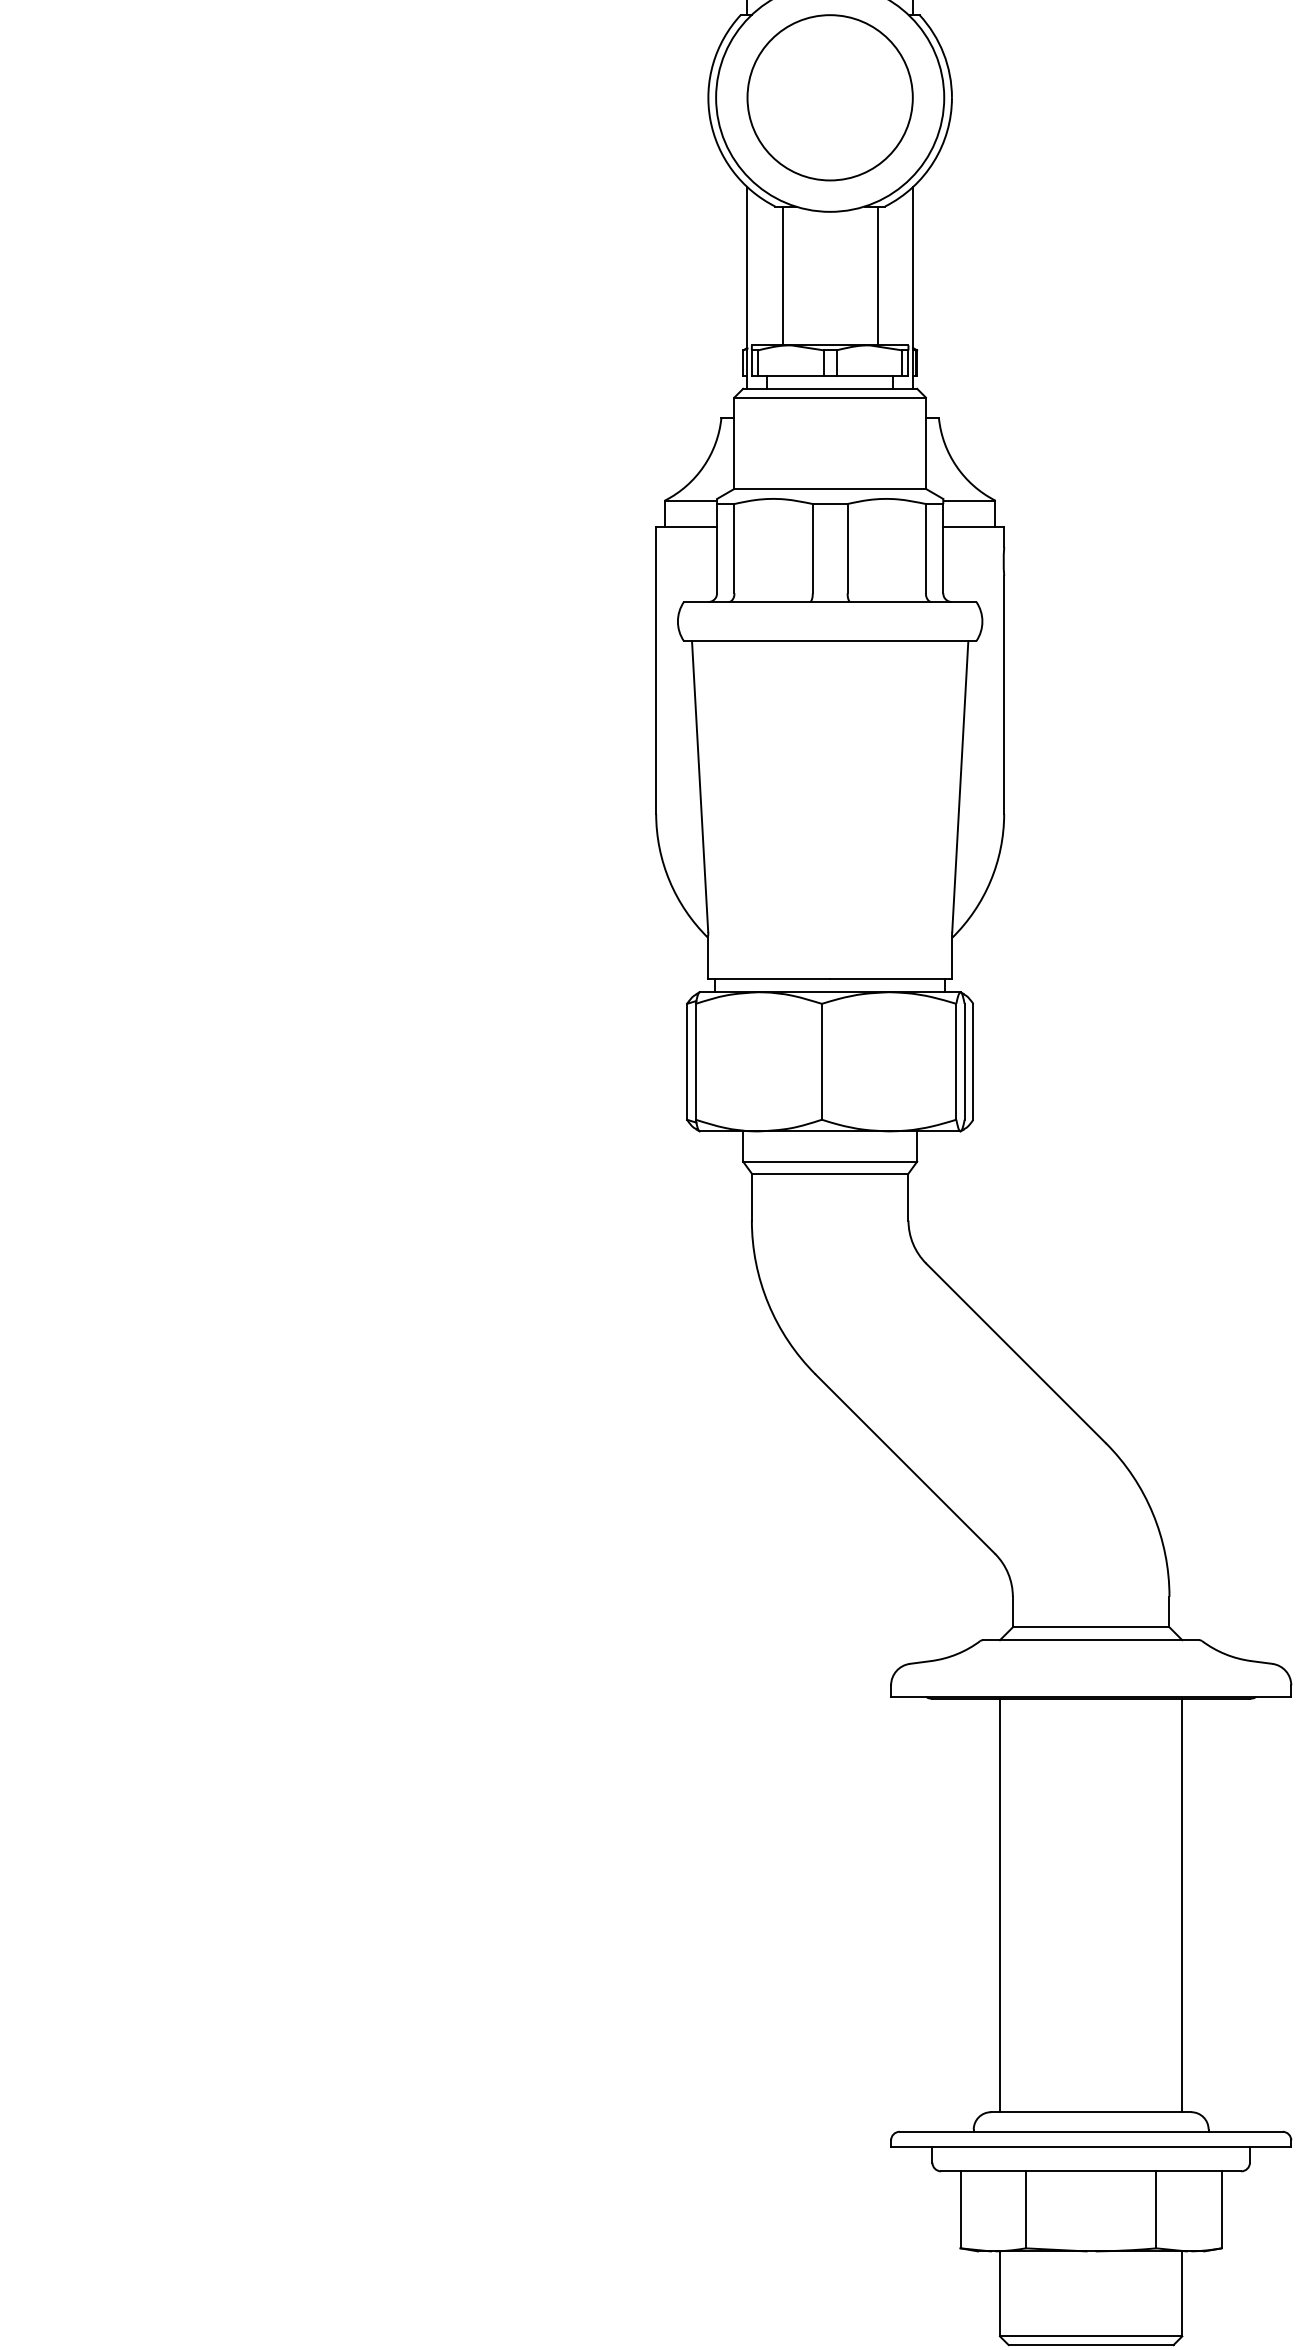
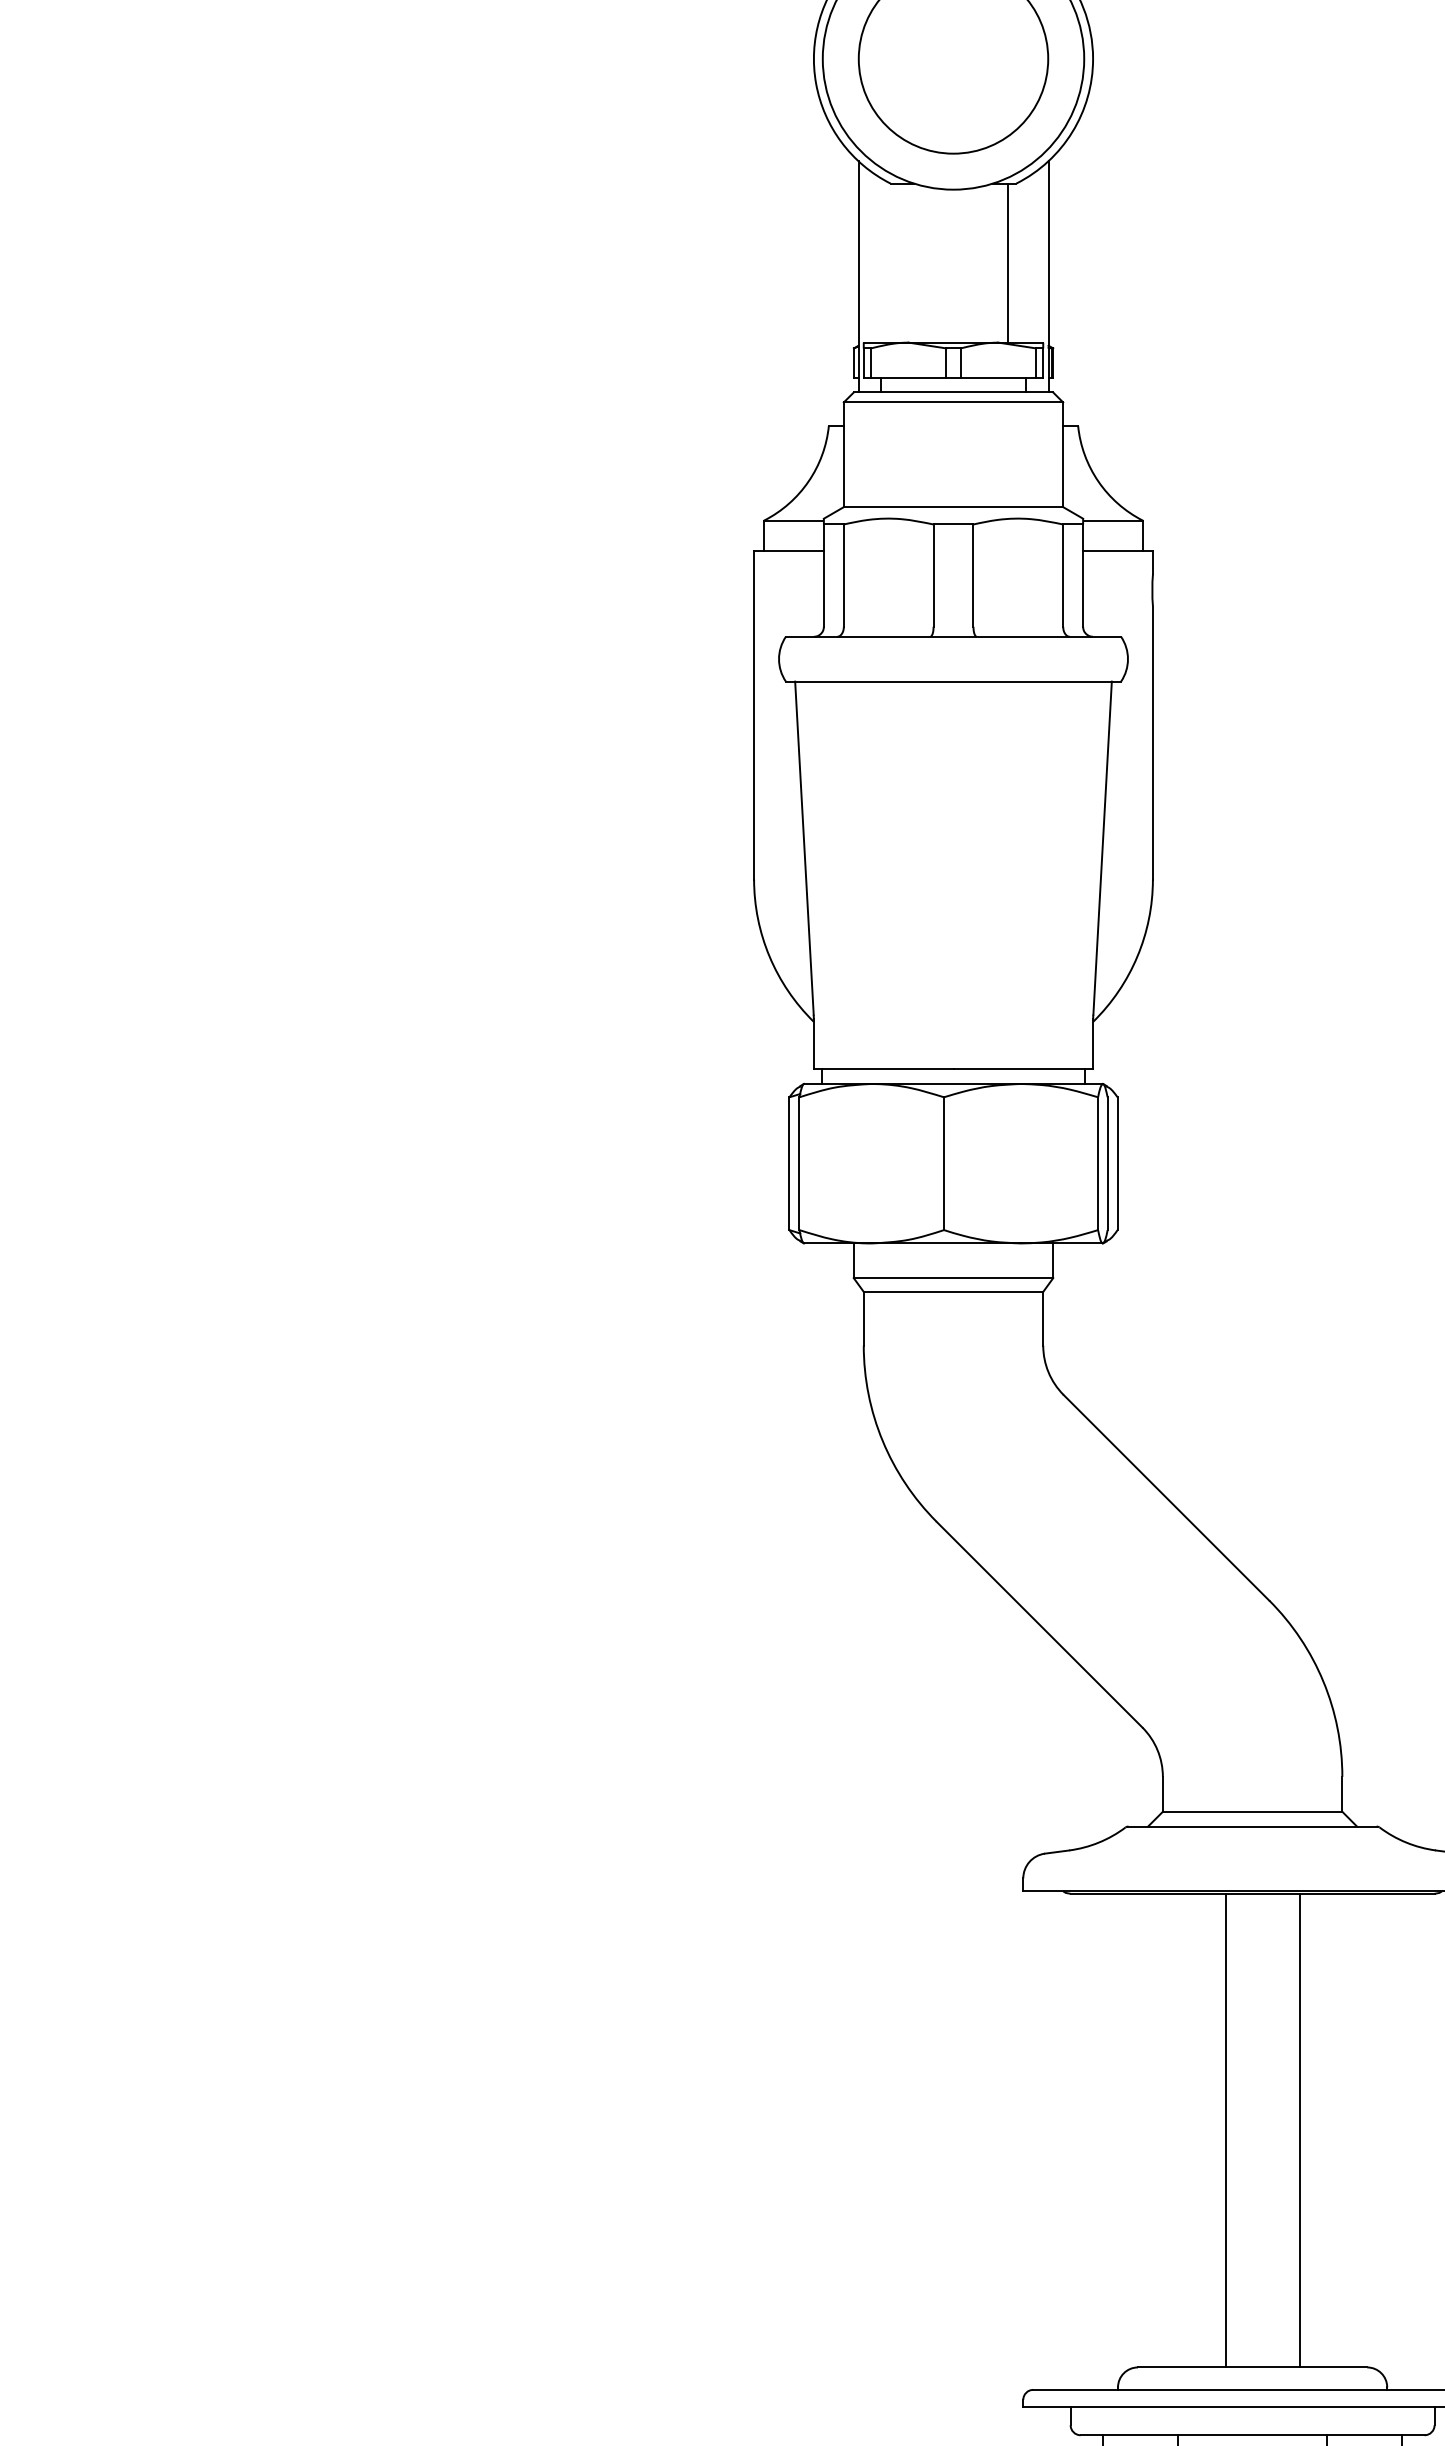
line: (782, 275) -> (898, 262), removed
line: (1000, 1905) -> (1226, 2130), moved
line: (1182, 1905) -> (1299, 2130), moved

